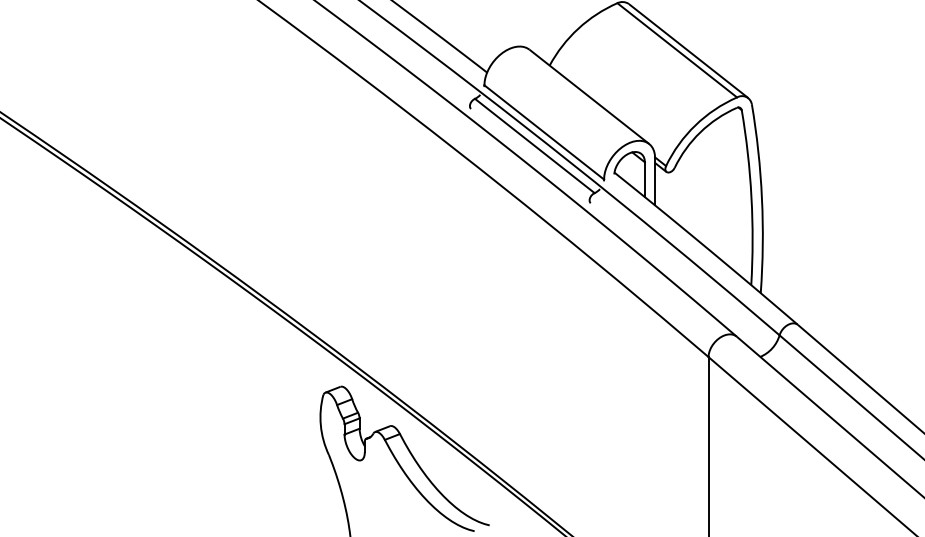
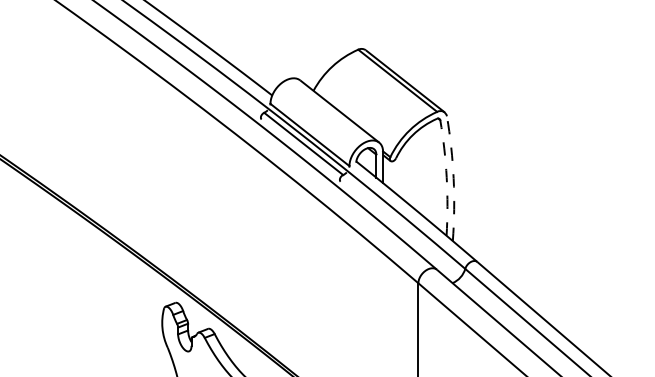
arc: (751, 196) -> (446, 177), solid -> dashed
arc: (761, 198) -> (453, 178), solid -> dashed

